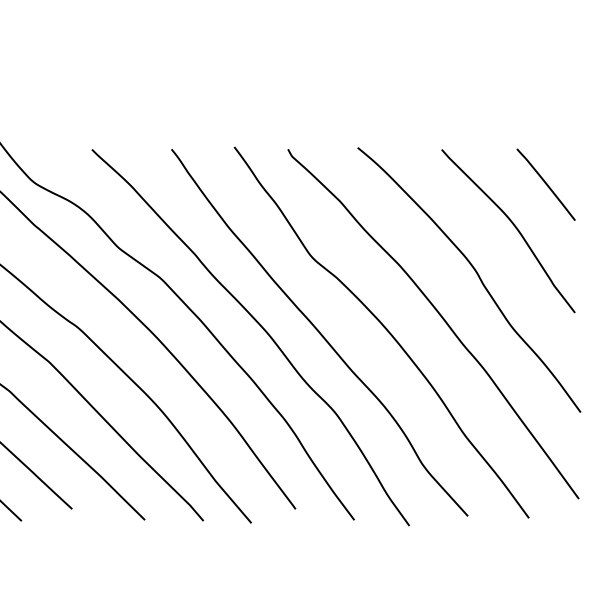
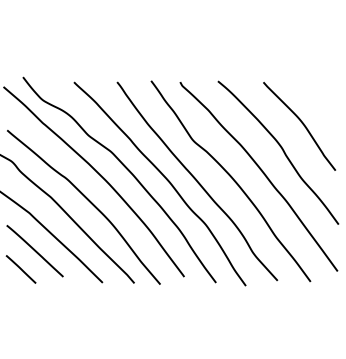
line: (545, 183) -> (319, 100), removed

